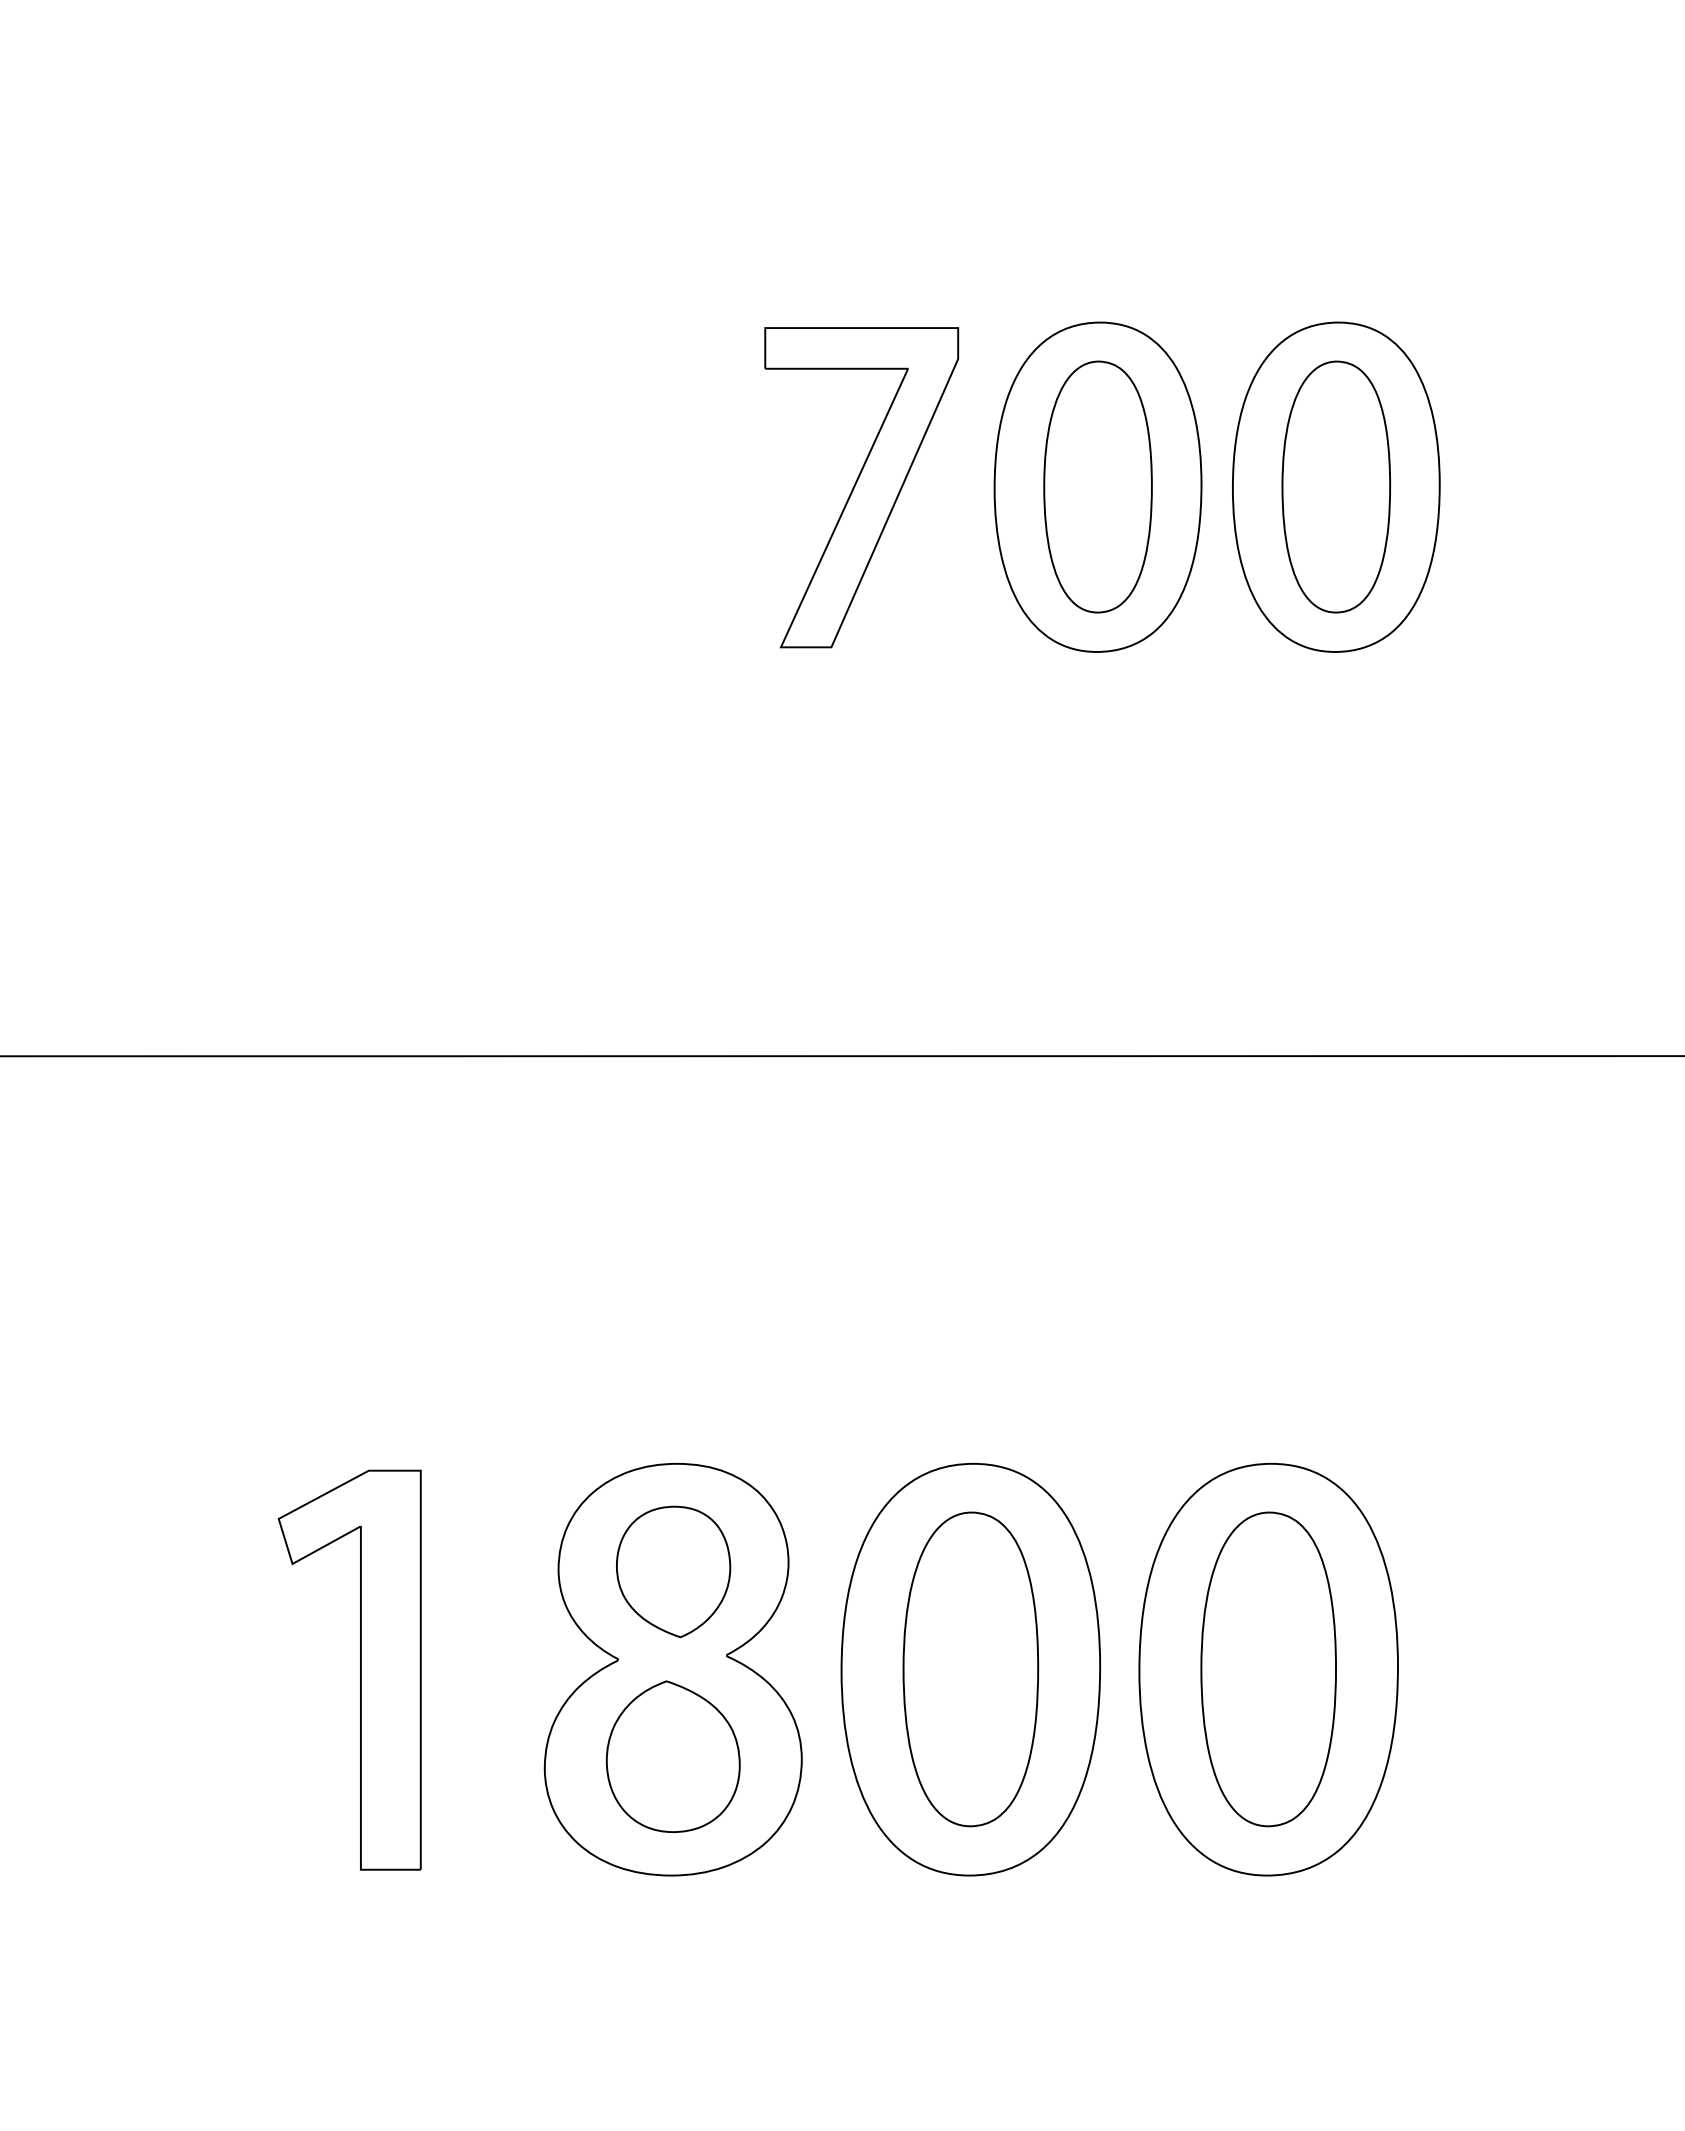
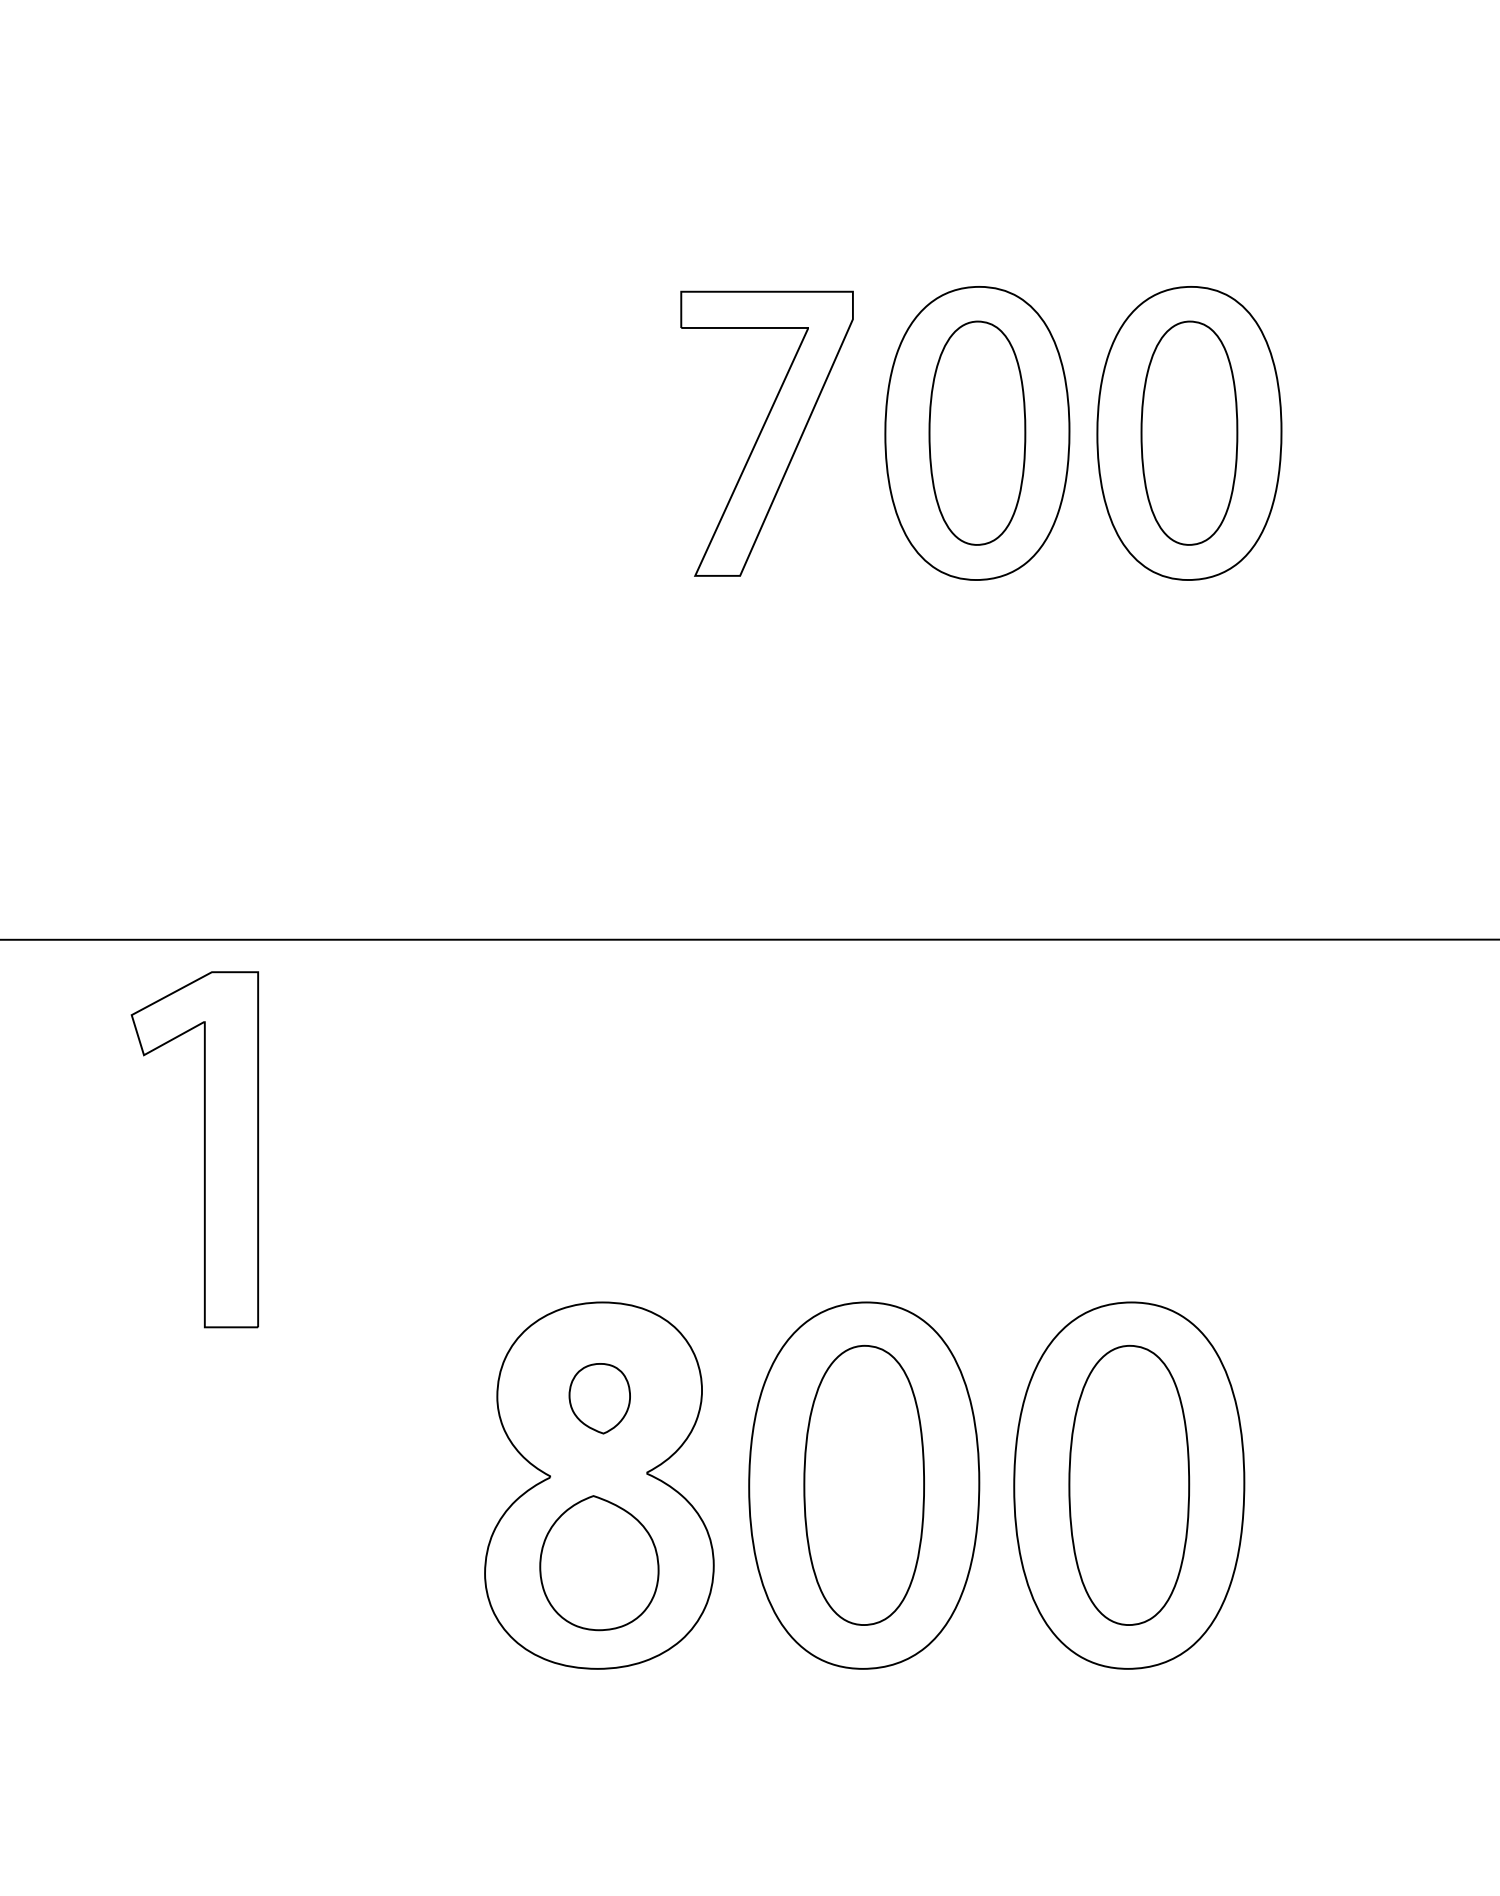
part: (673, 1571) -> (599, 1398), size x0.6
part: (360, 1669) -> (204, 1149), moved

